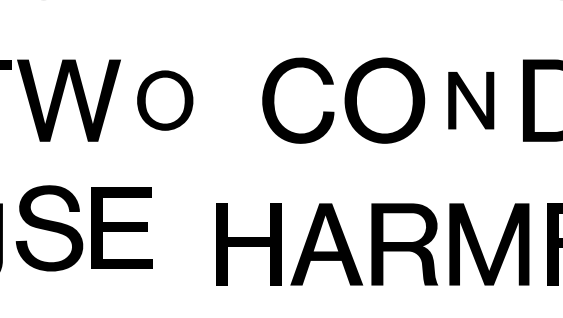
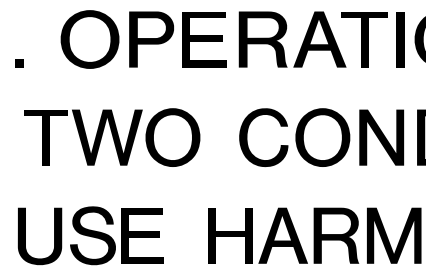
part: (164, 100) -> (172, 137), size x1.43
part: (470, 100) -> (381, 137), size x1.43
part: (83, 227) -> (116, 235), moved

